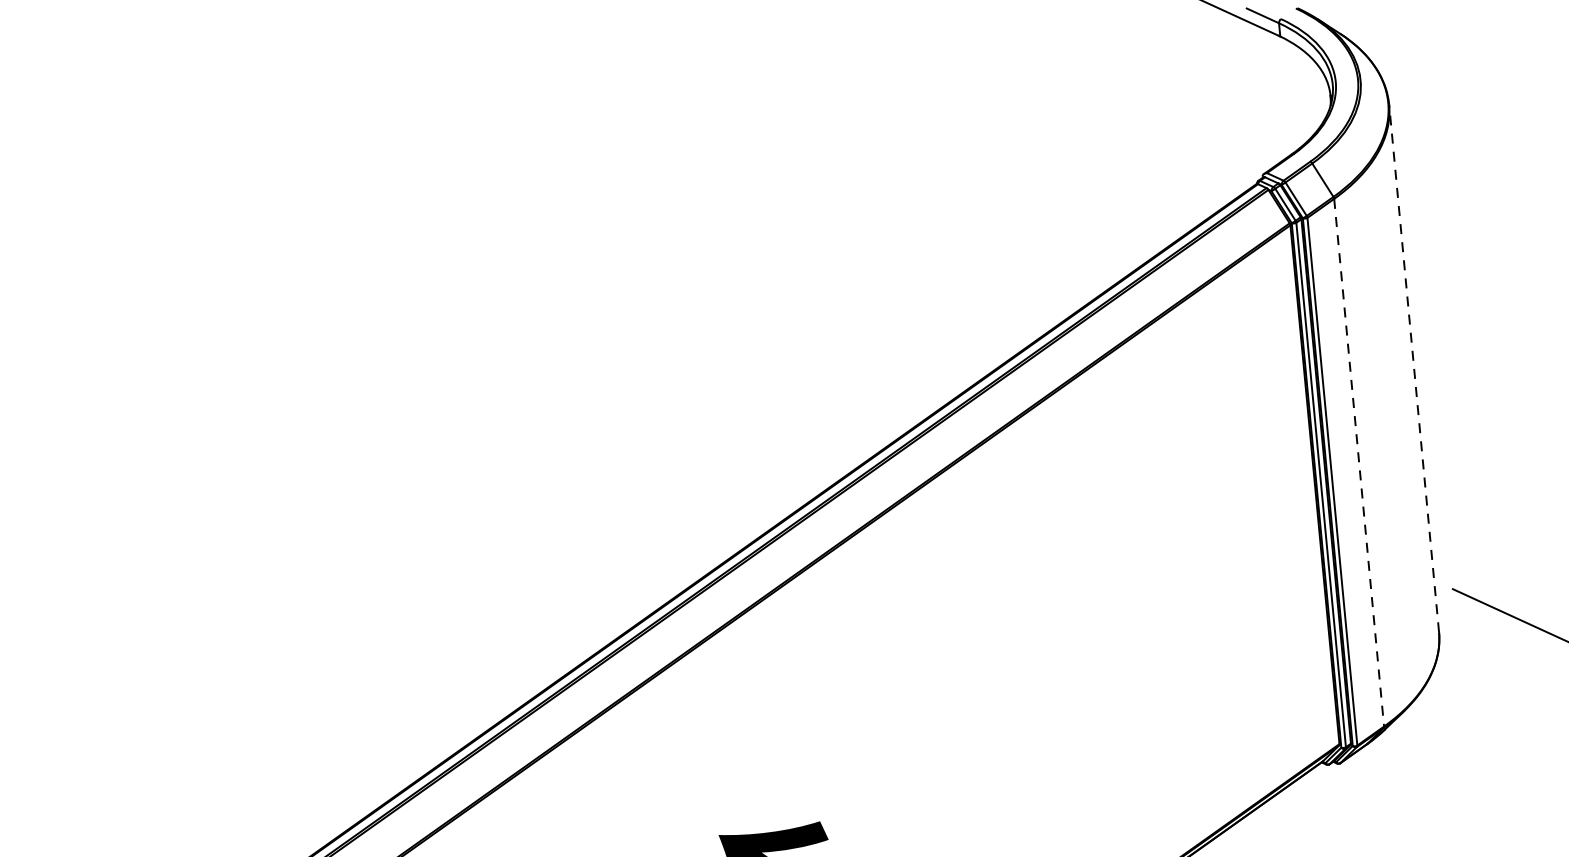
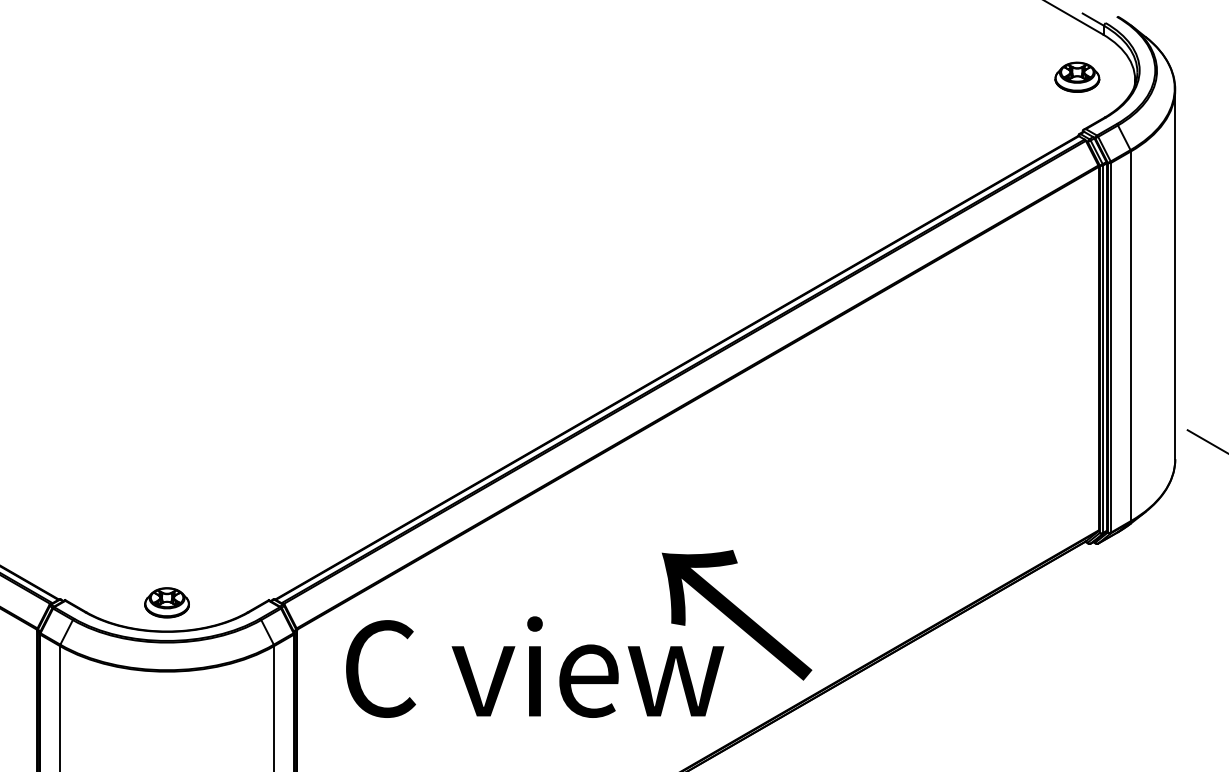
part: (1247, 99) -> (1077, 76), added
line: (1414, 368) -> (1175, 274), dashed -> solid
line: (1358, 463) -> (1130, 336), dashed -> solid

